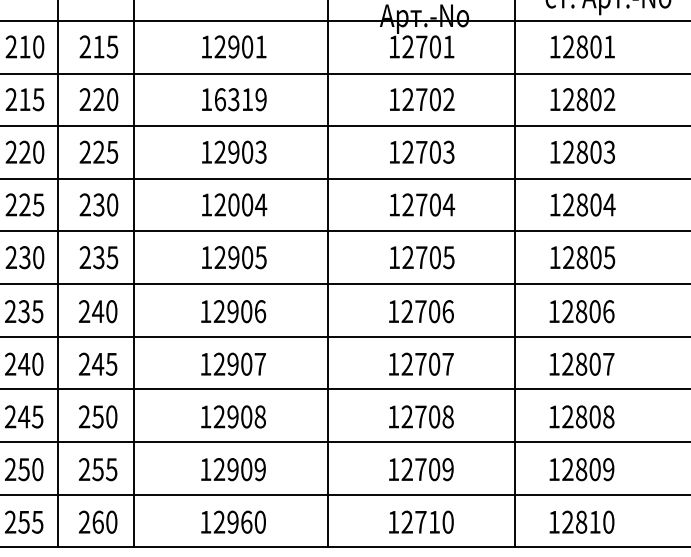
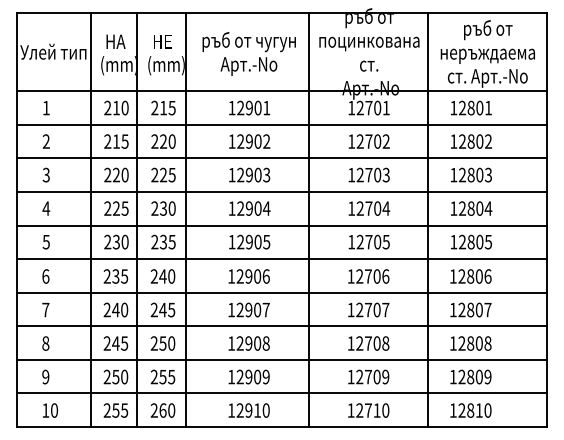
text: (240, 99) -> (253, 141), 16319 -> 12902
text: (232, 204) -> (248, 208), 12004 -> 12904
text: (246, 522) -> (257, 410), 12960 -> 12910

